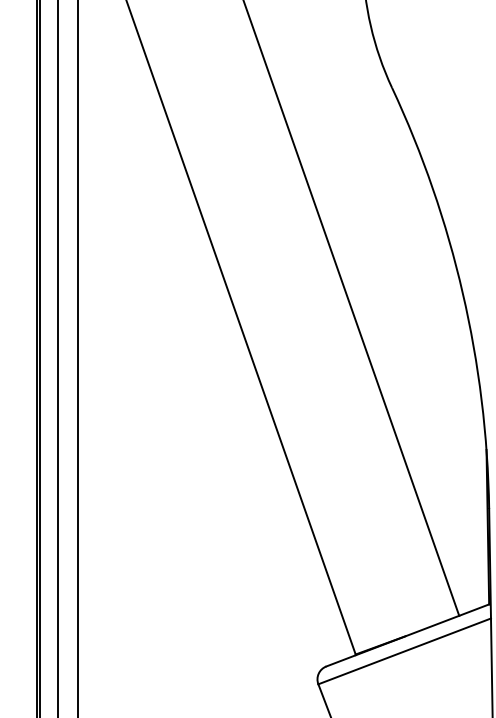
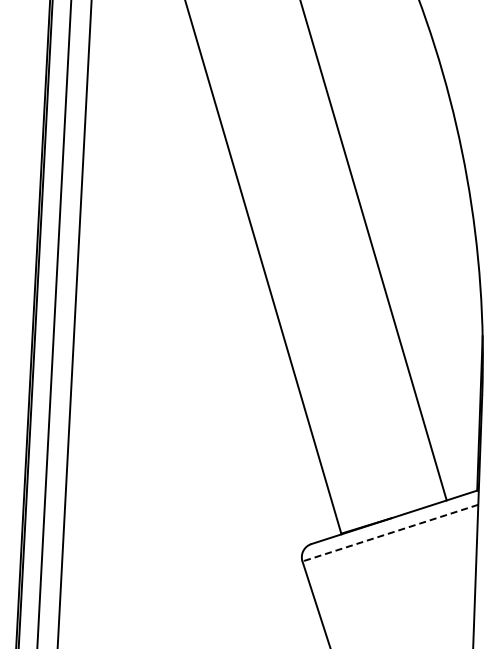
line: (404, 651) -> (390, 533), solid -> dashed

